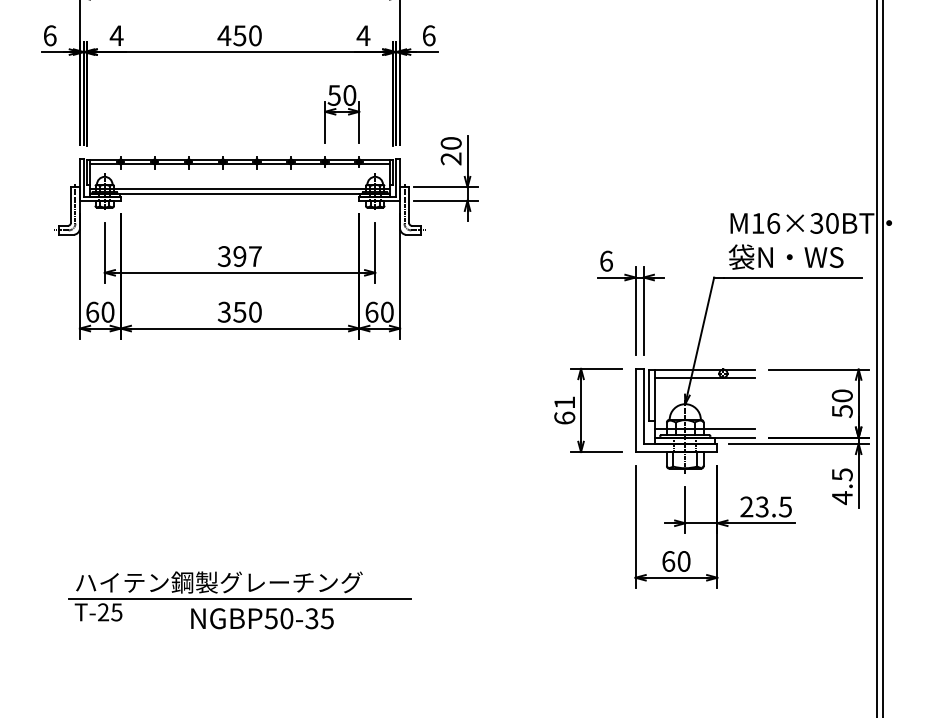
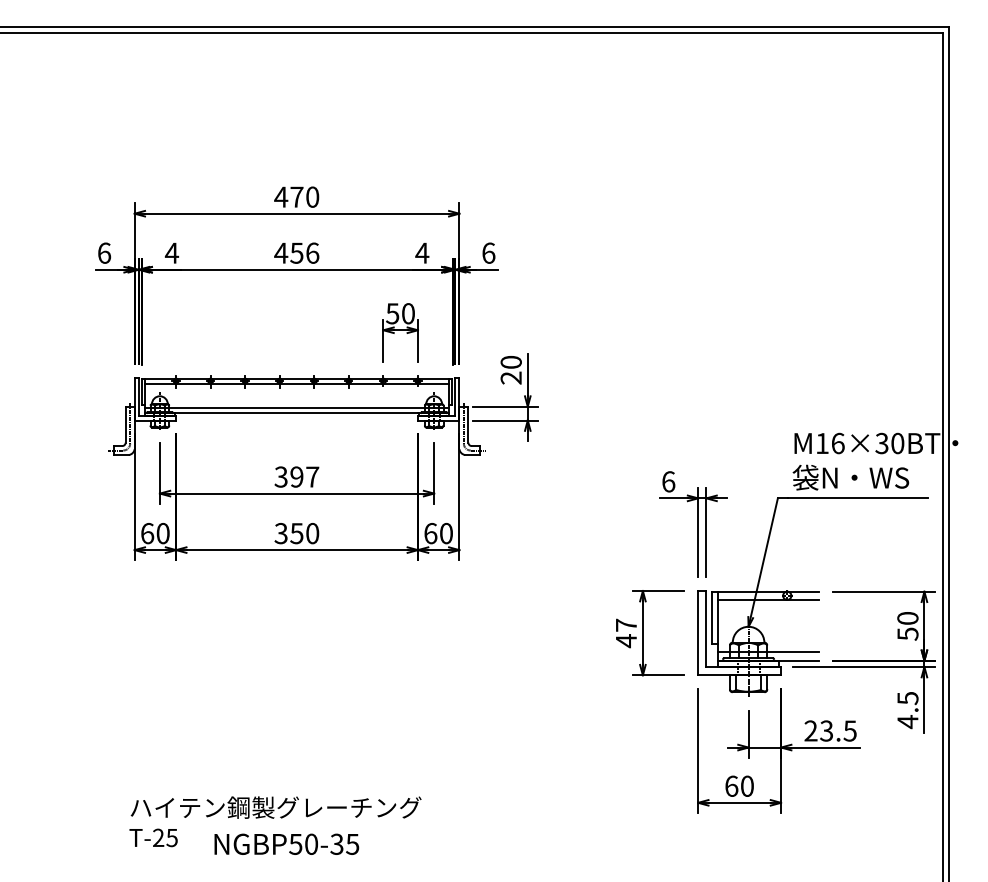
text: (255, 35) -> (312, 252), 450 -> 456
text: (564, 410) -> (626, 633), 61 -> 47
line: (240, 599) -> (297, 824), removed
text: (262, 617) -> (286, 843), moved

